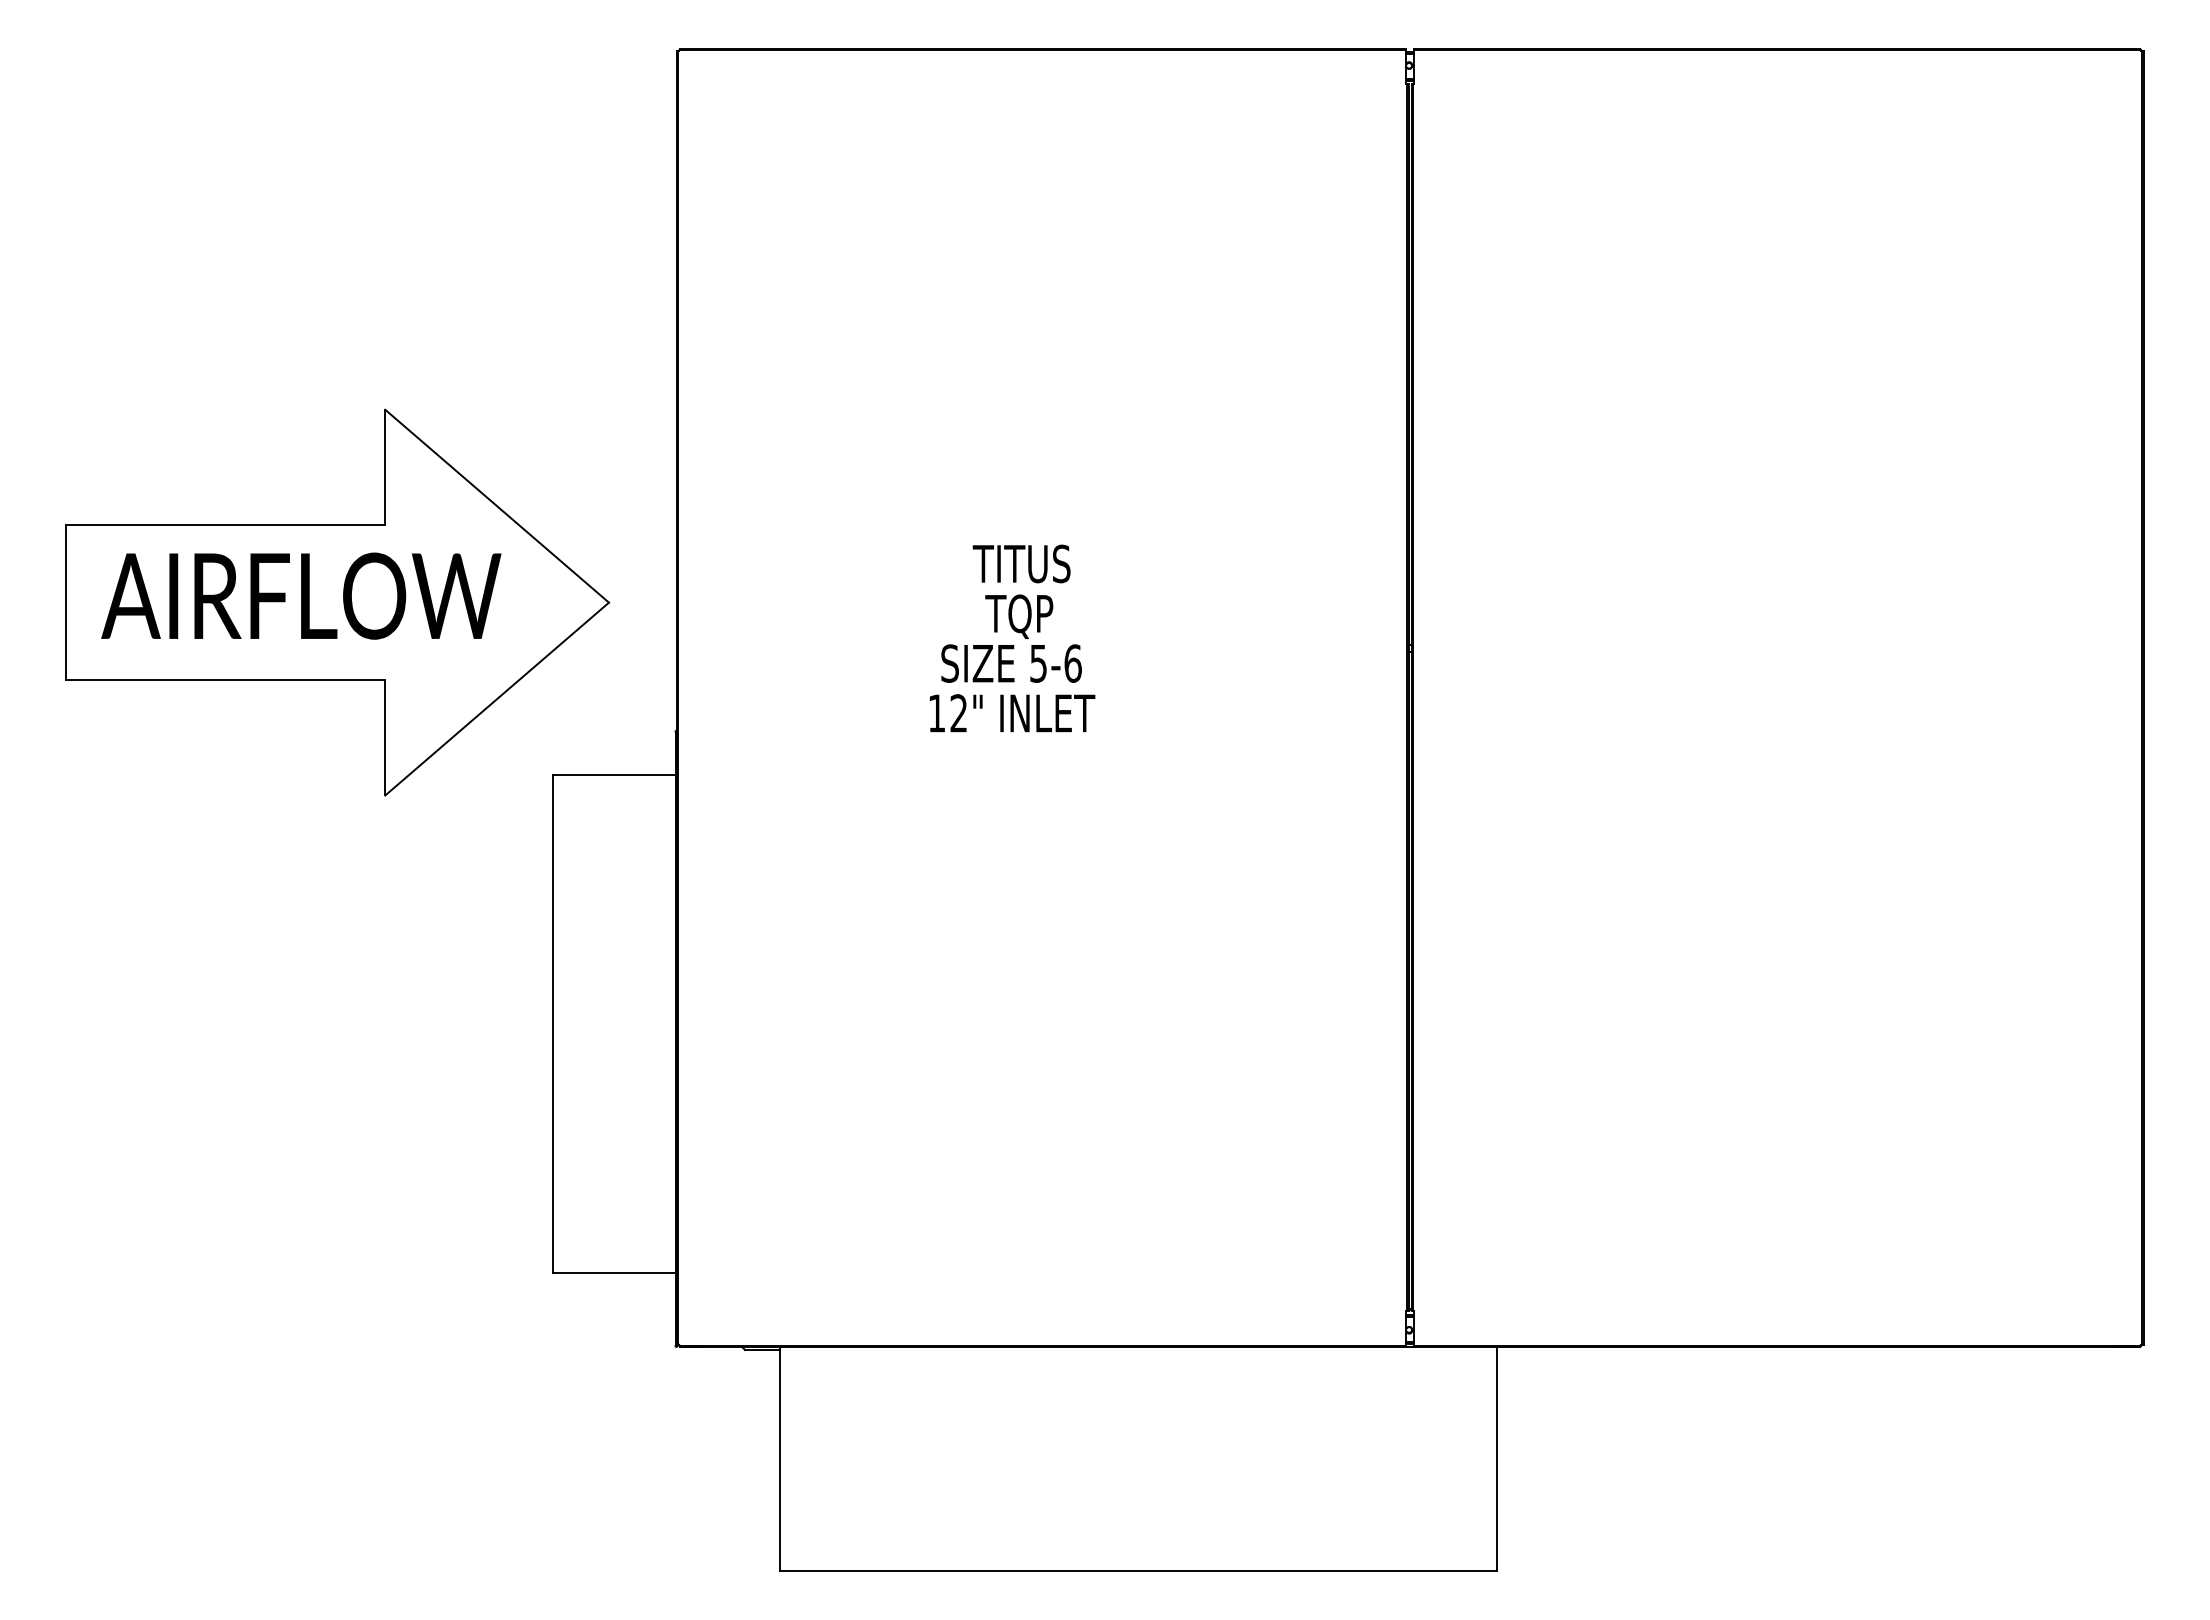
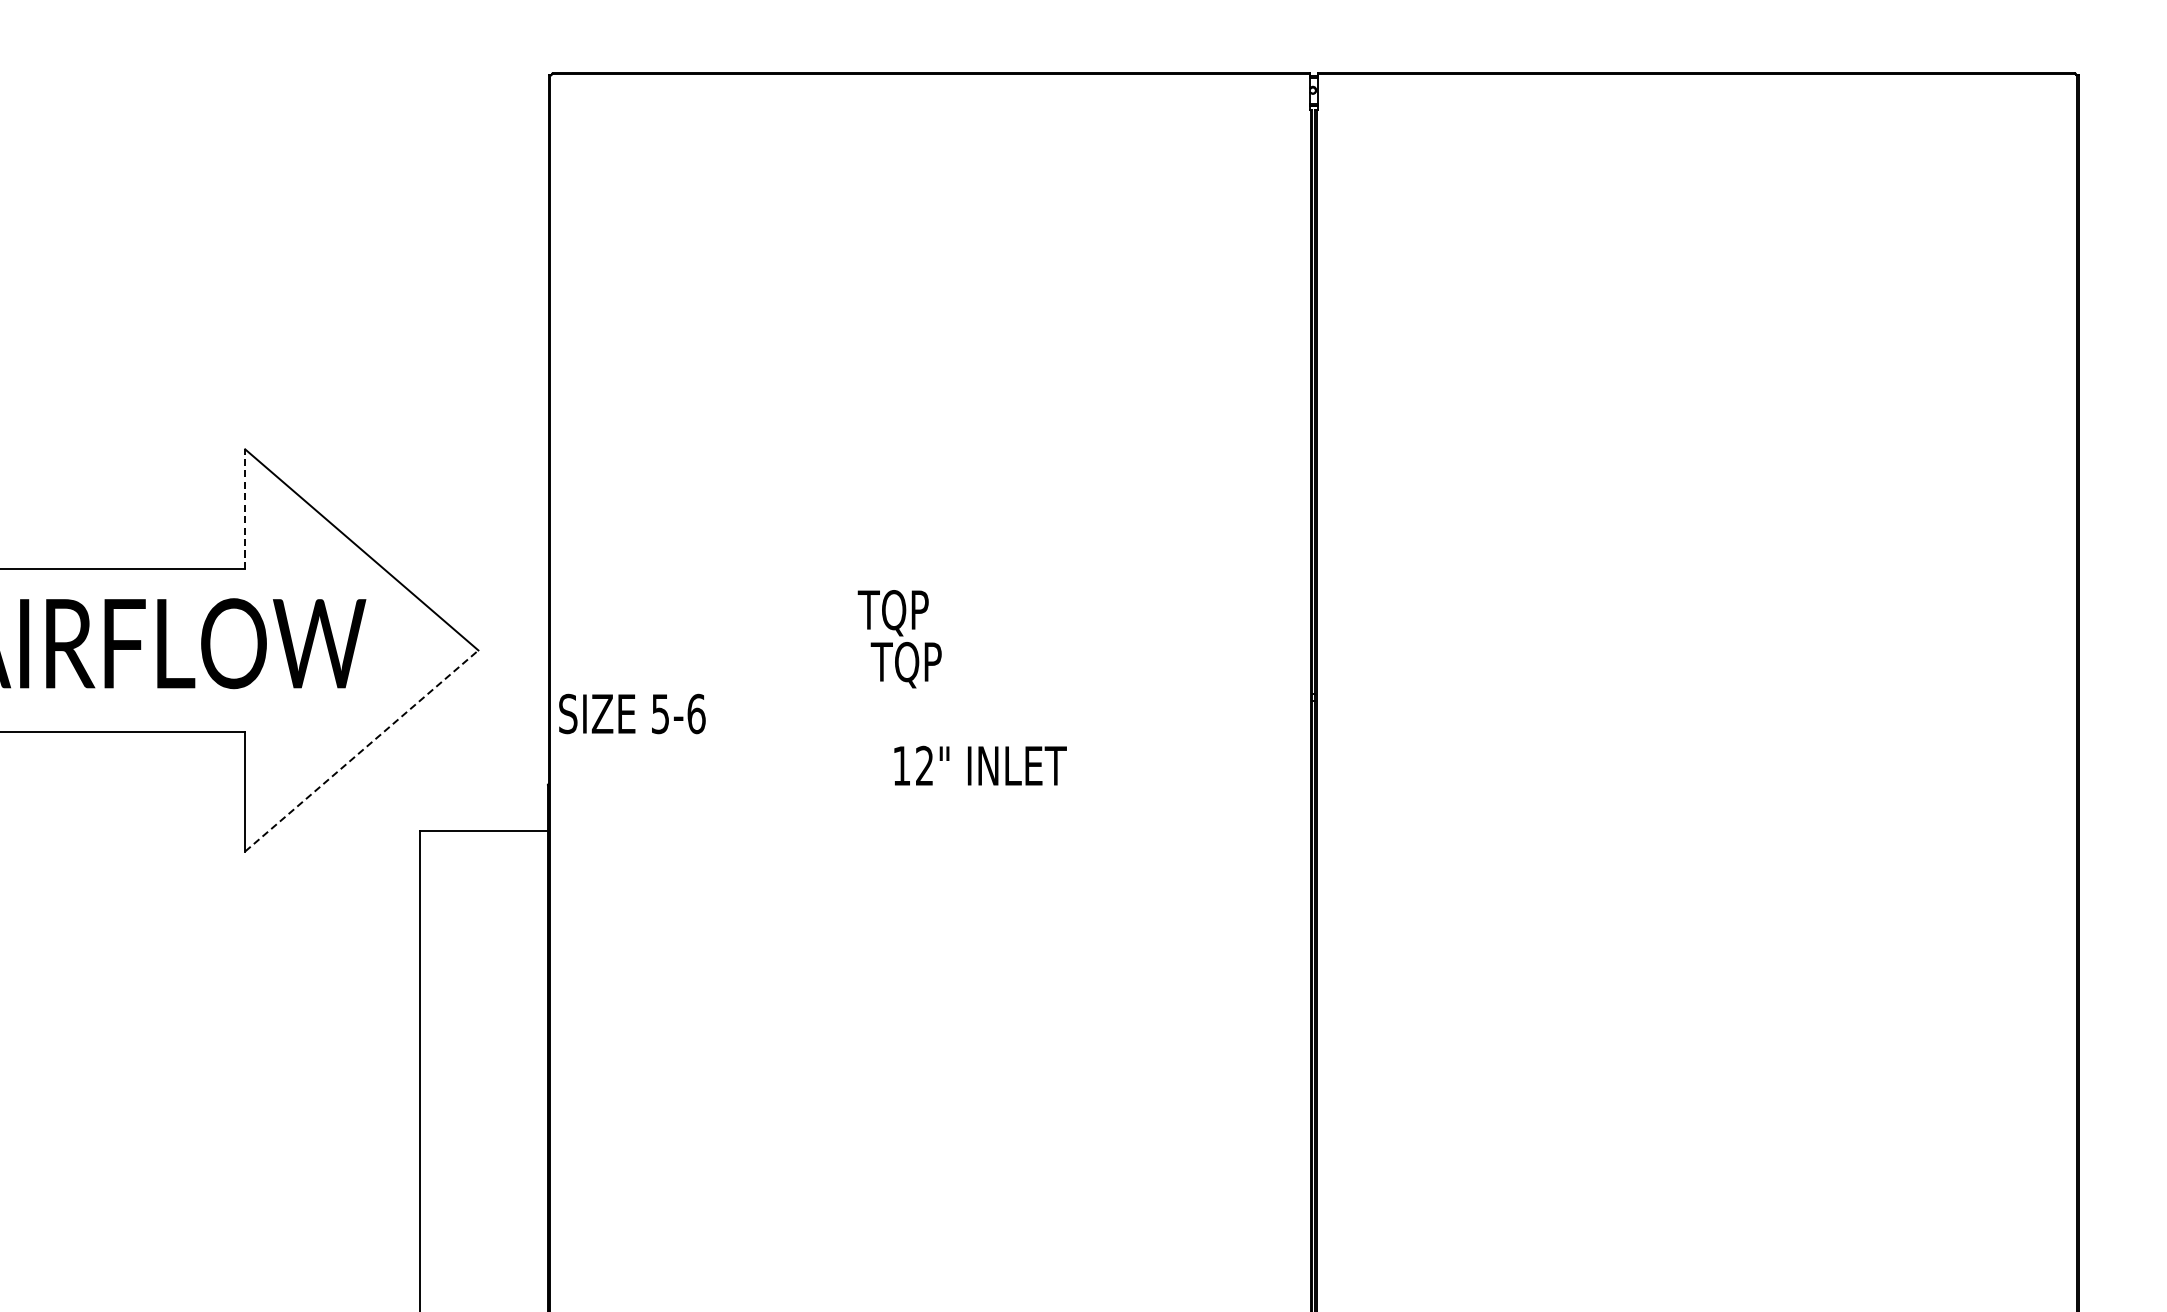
line: (385, 467) -> (245, 509), solid -> dashed
text: (1033, 566) -> (921, 612), TITUS -> TQP
text: (1011, 663) -> (632, 713), moved
line: (497, 699) -> (362, 751), solid -> dashed
text: (1012, 713) -> (980, 766), moved

